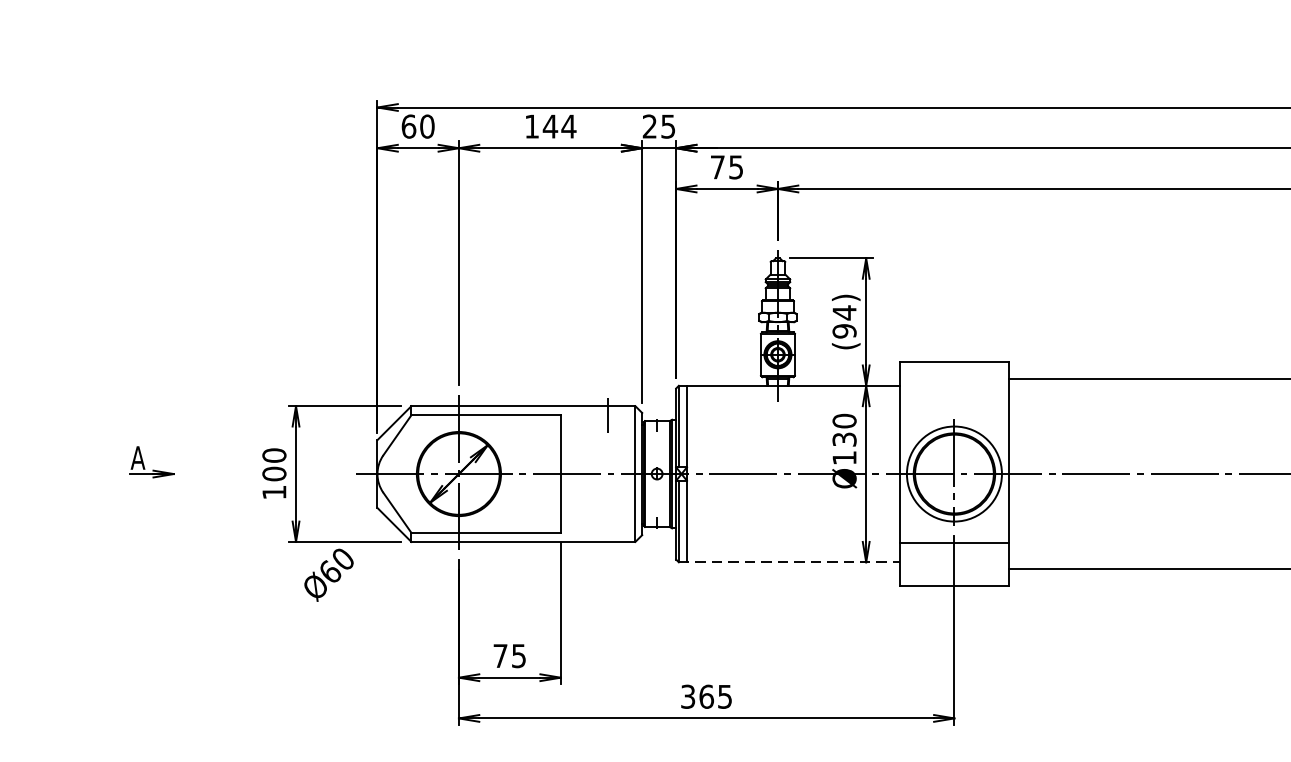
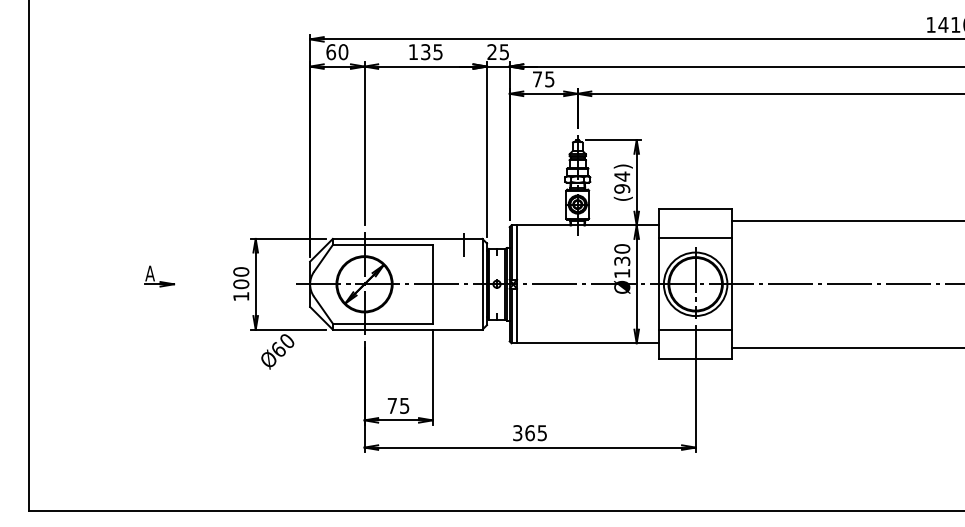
text: (559, 127) -> (431, 52), 144 -> 135
line: (954, 405) -> (695, 238), added
line: (789, 562) -> (585, 343), dashed -> solid

